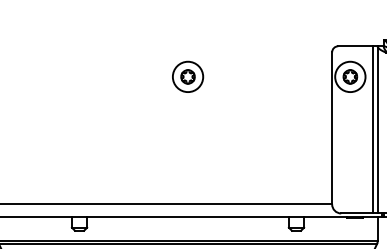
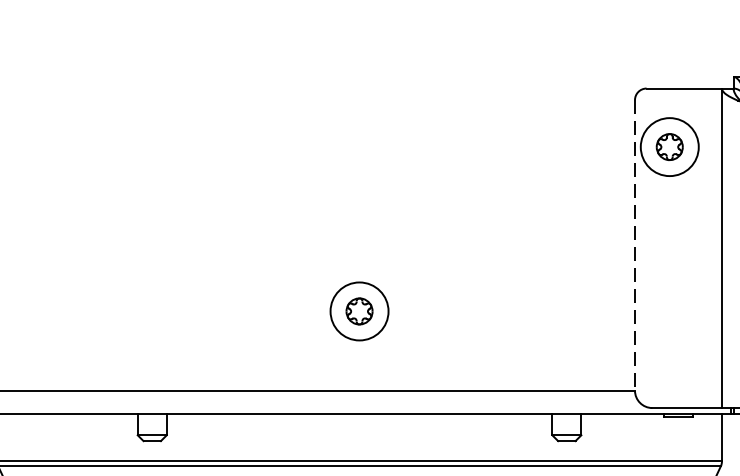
part: (188, 76) -> (360, 310), moved
line: (332, 128) -> (635, 245), solid -> dashed
line: (373, 129) -> (713, 247), removed

